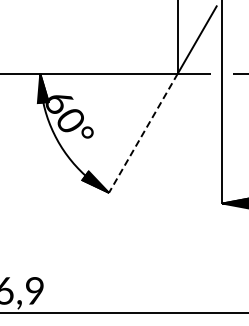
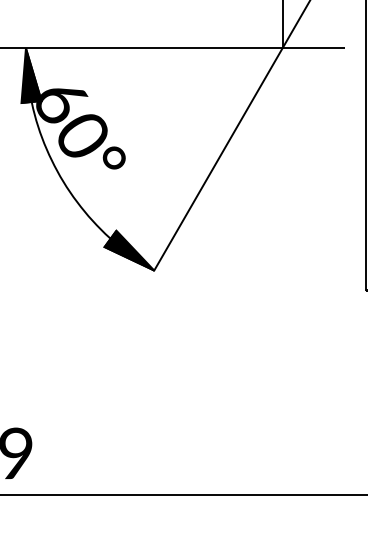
line: (143, 133) -> (218, 159), dashed -> solid

